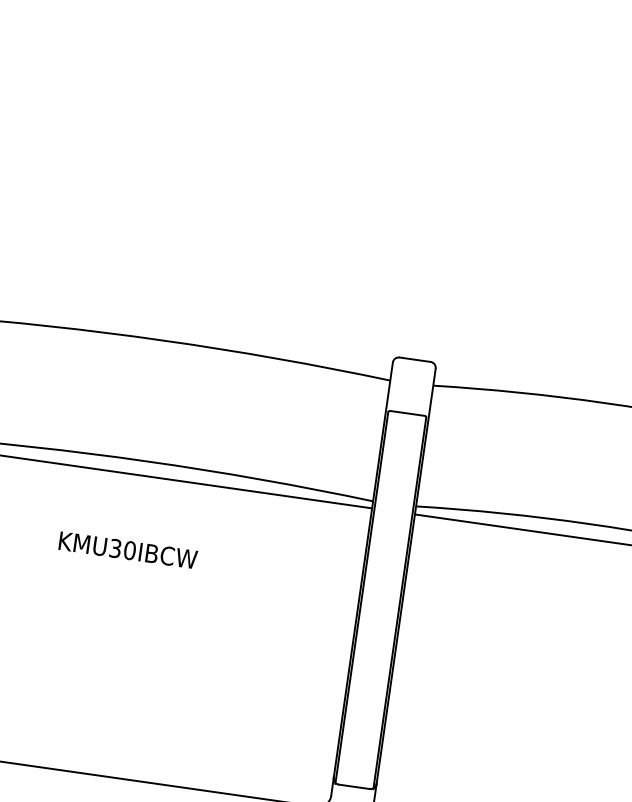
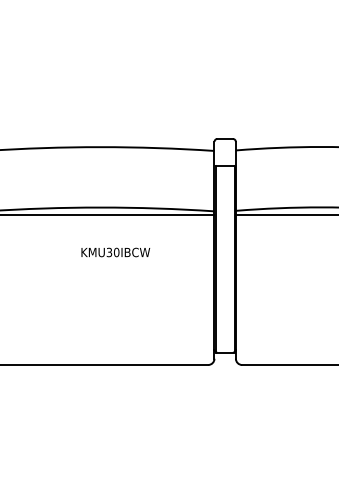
text: (127, 550) -> (115, 252), moved

